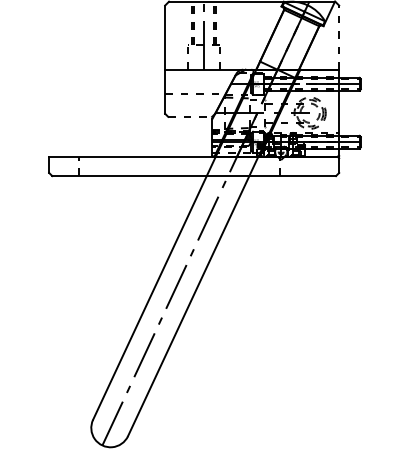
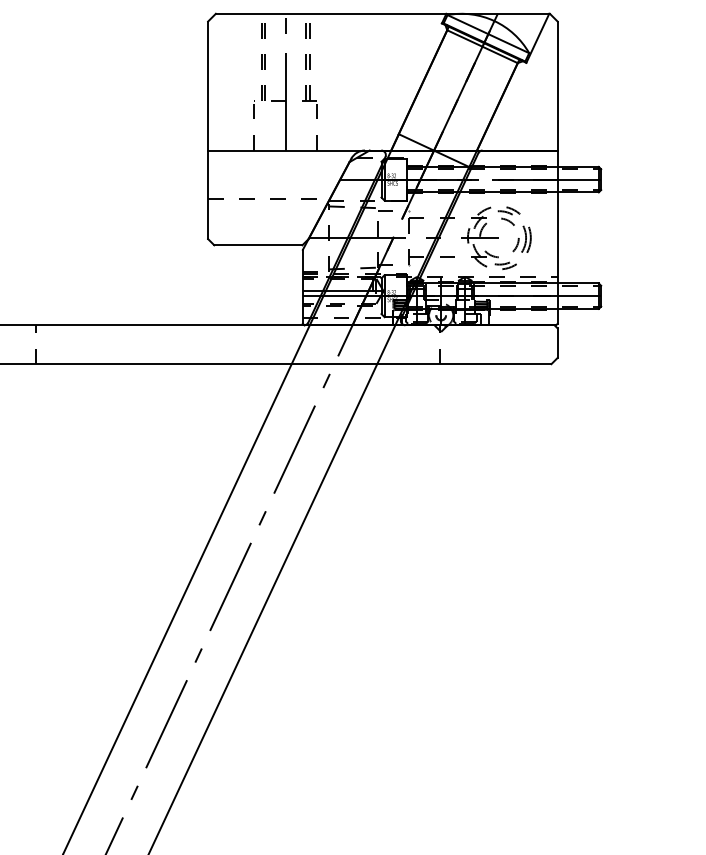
line: (339, 37) -> (558, 85), dashed -> solid
line: (190, 116) -> (258, 244), dashed -> solid

